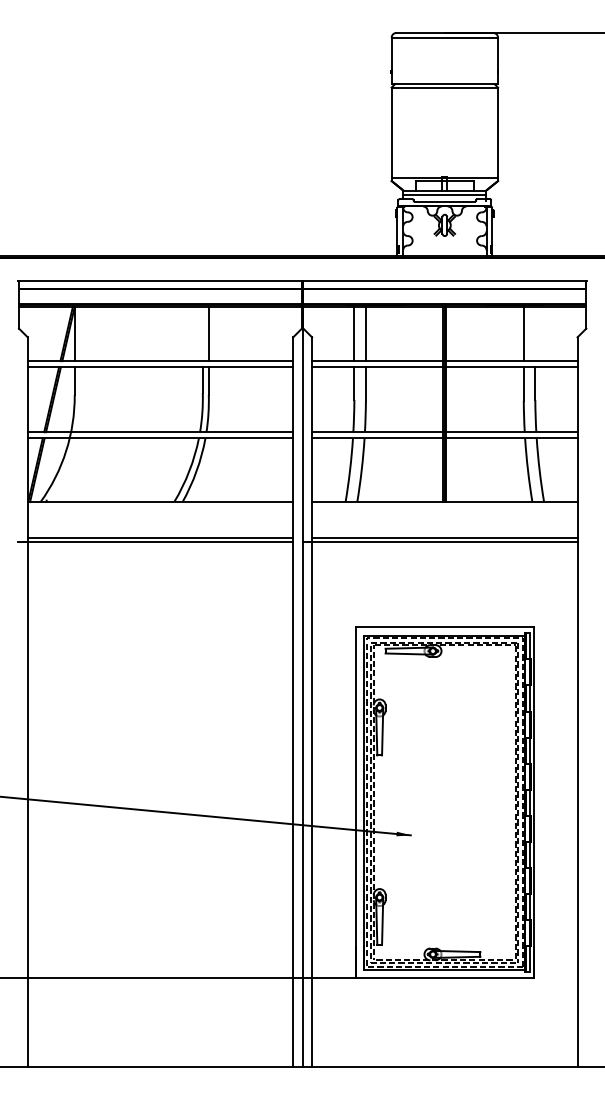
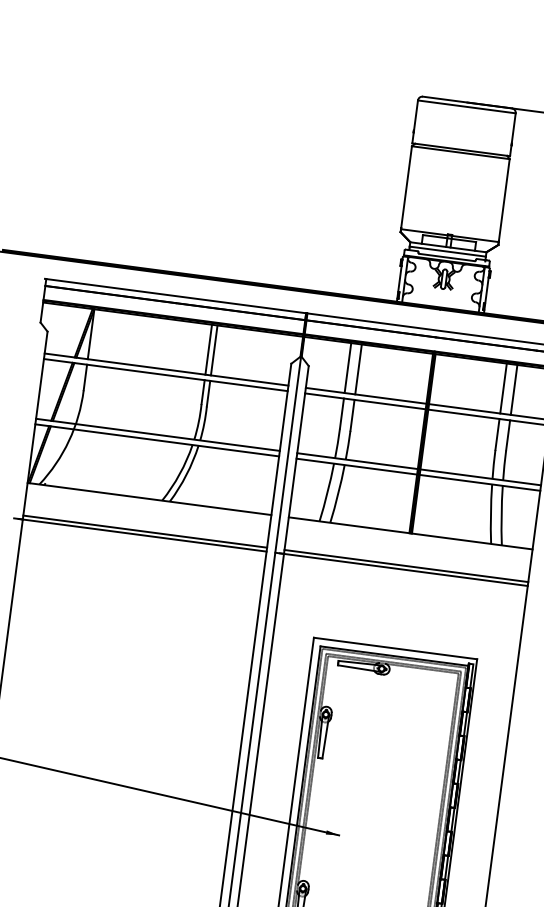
line: (202, 333) -> (208, 349), added
line: (535, 333) -> (514, 389), added

